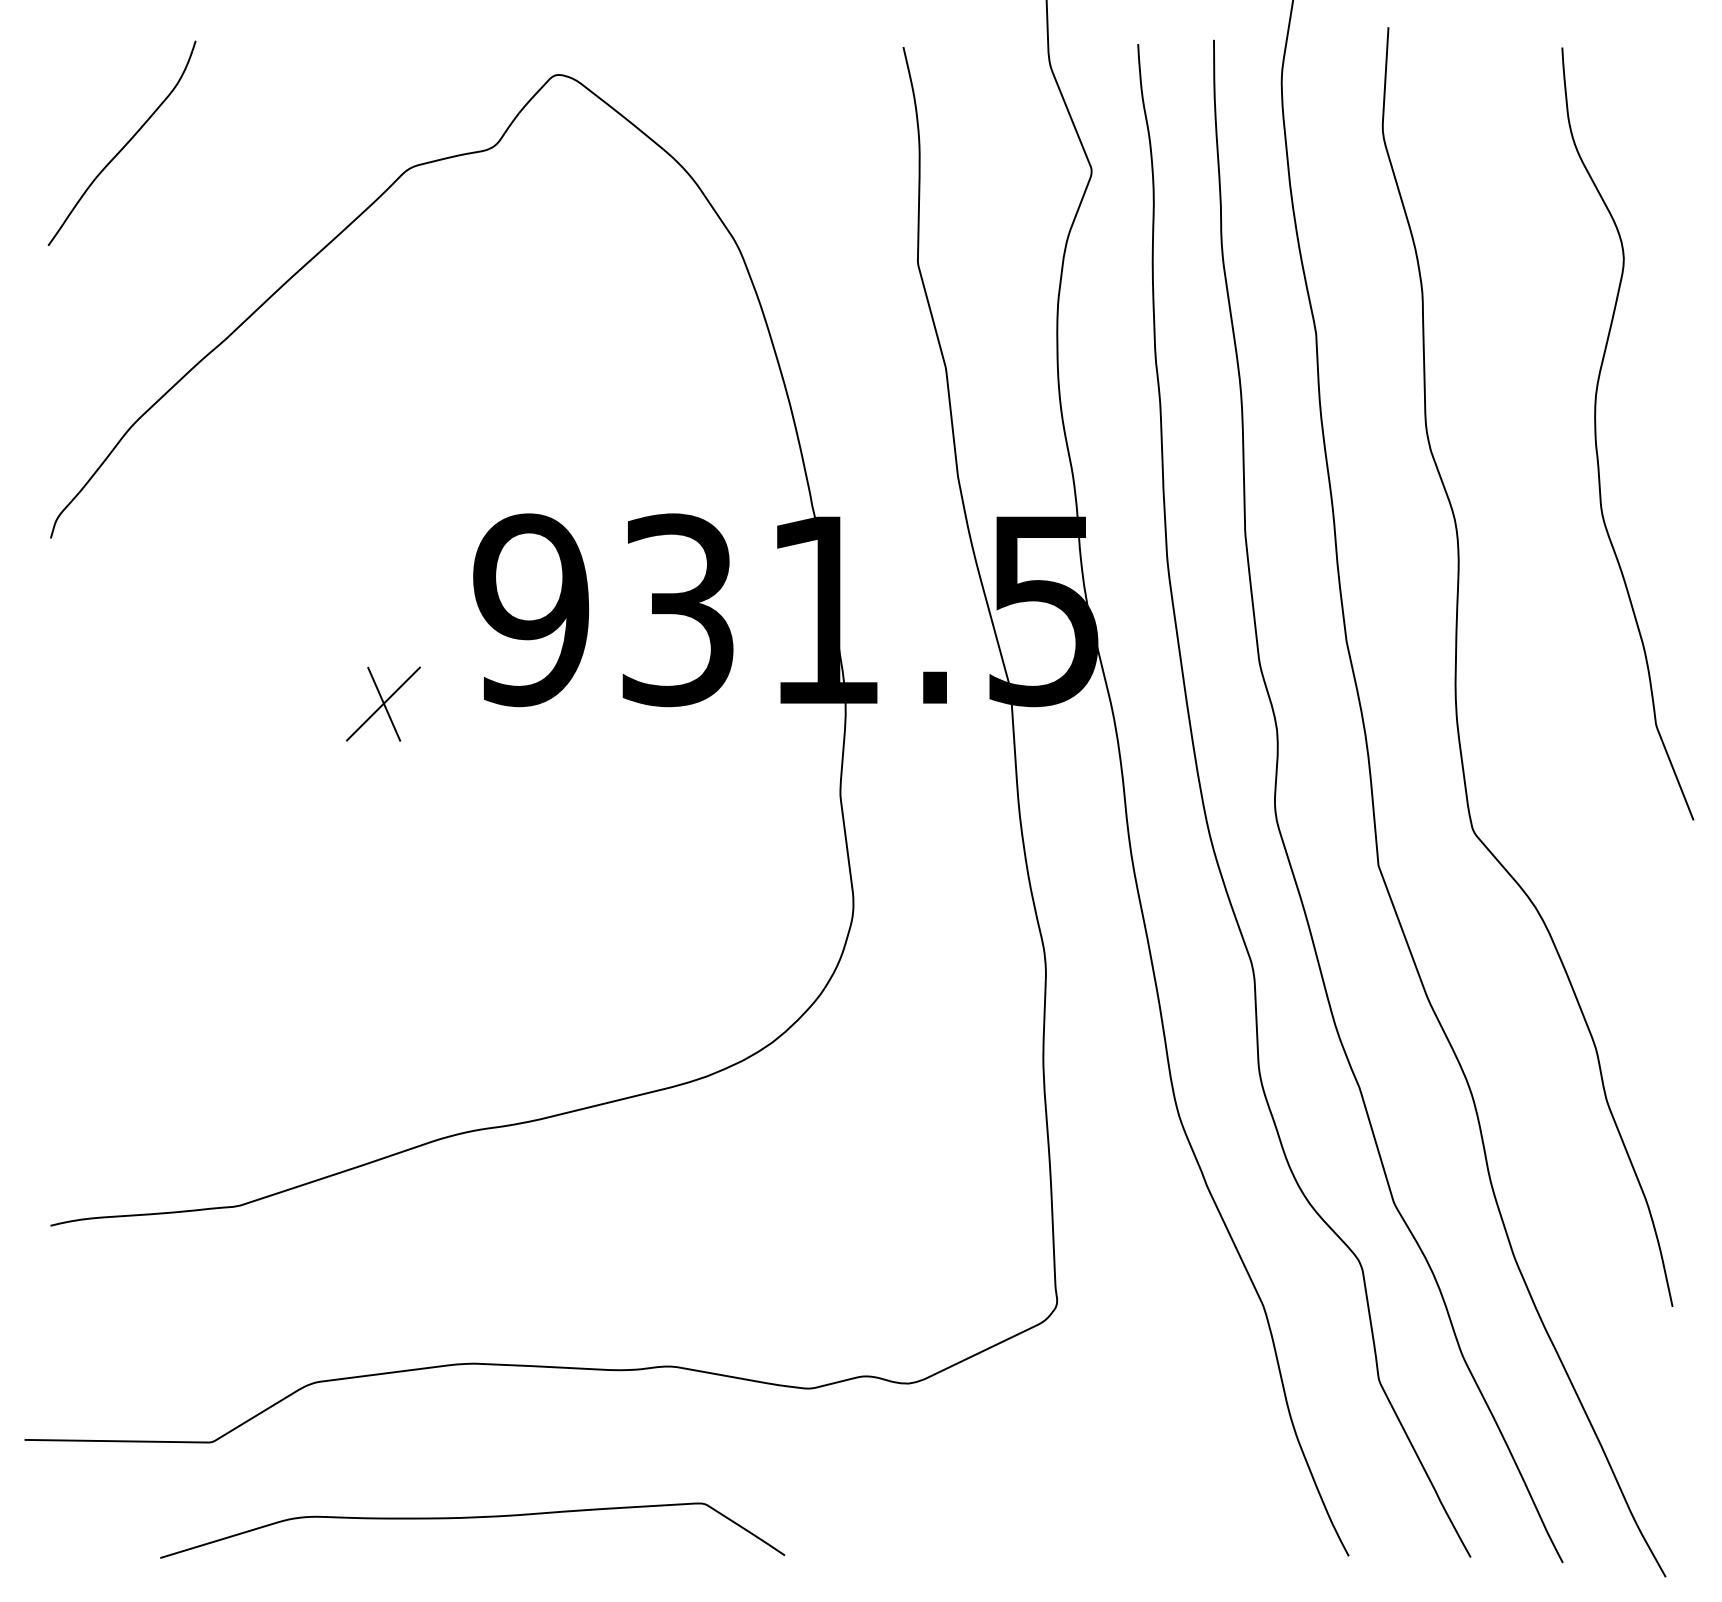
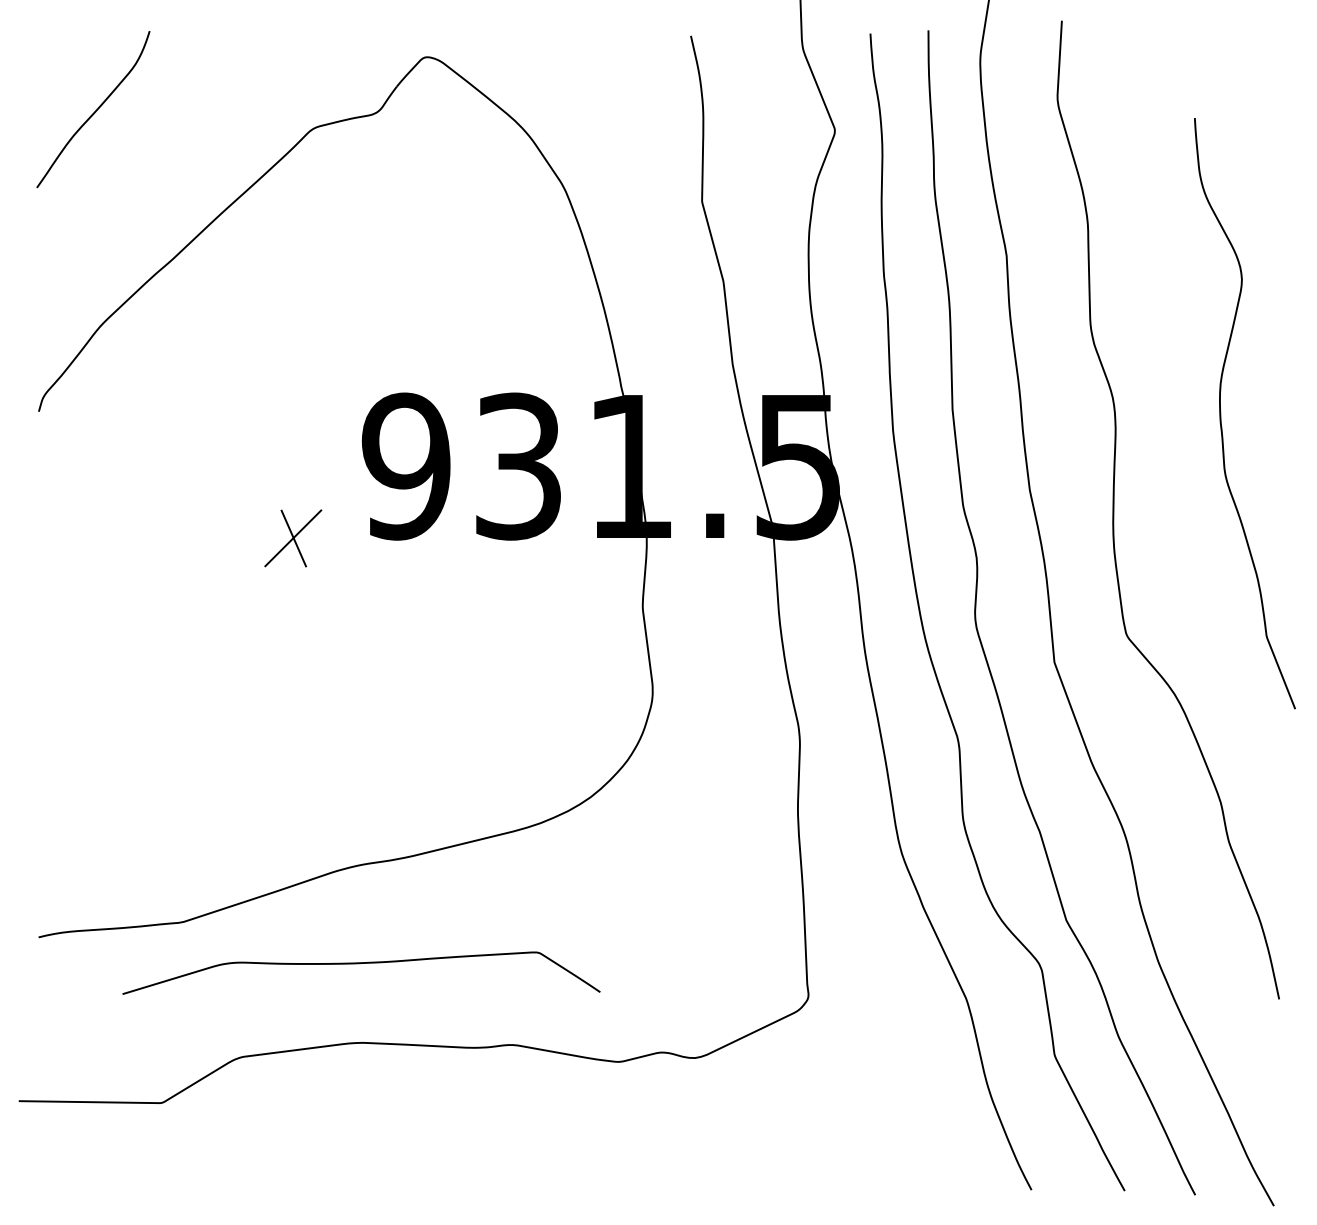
curve: (1596, 433) -> (1221, 413), moved
curve: (472, 1518) -> (361, 963), moved

